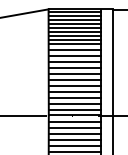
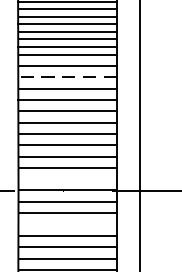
line: (74, 55) -> (67, 76), solid -> dashed
line: (74, 109) -> (67, 178), removed
line: (74, 133) -> (67, 224), removed

